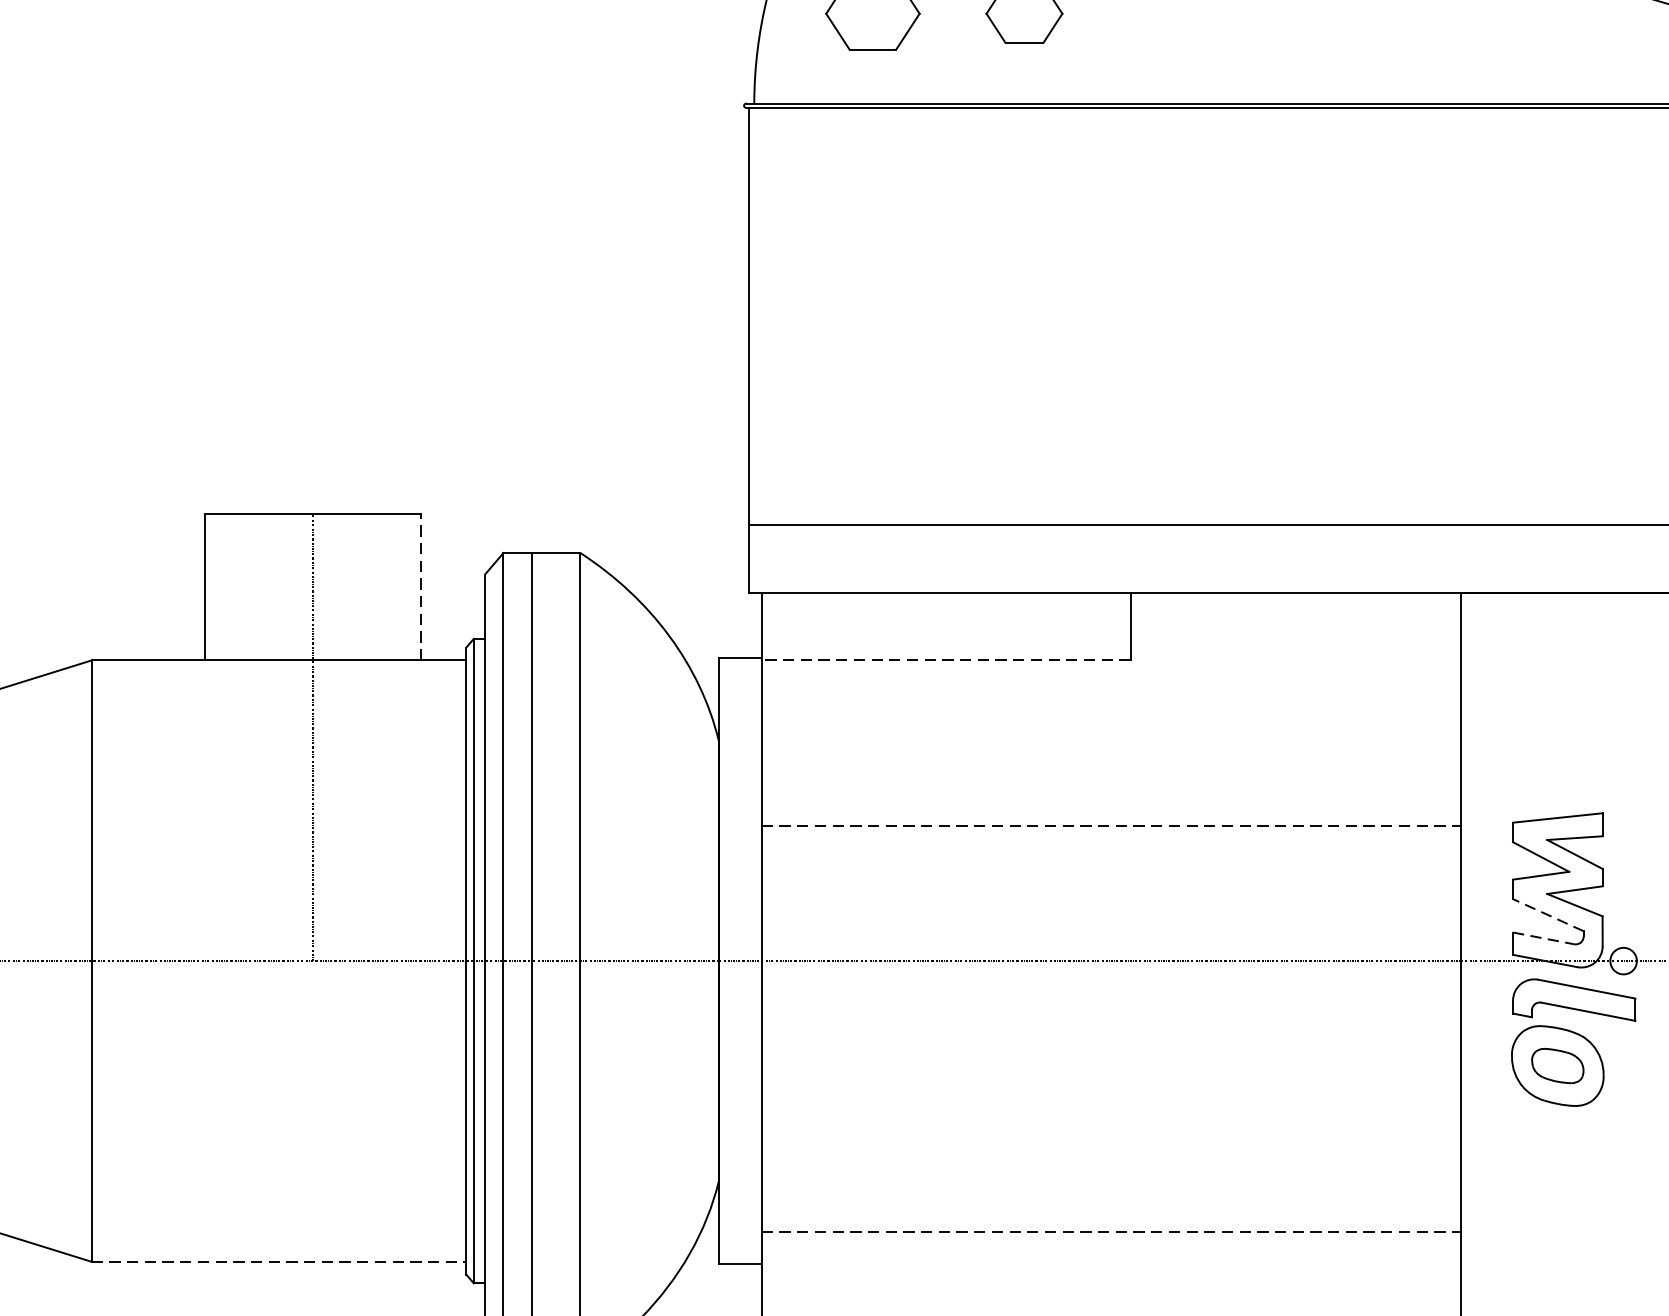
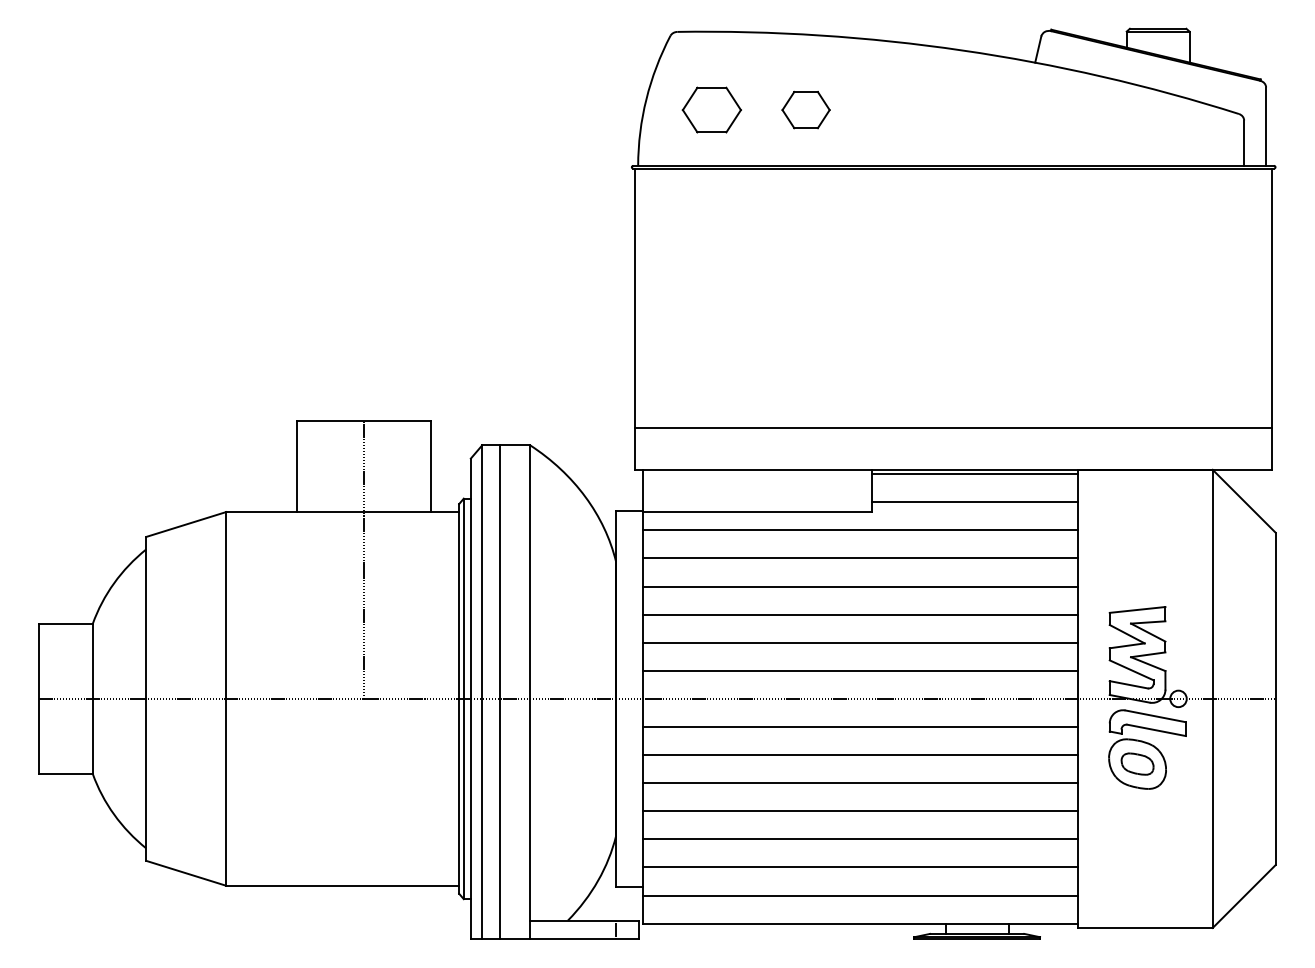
line: (421, 587) -> (431, 466), dashed -> solid
line: (1295, 600) -> (974, 474), added
line: (1295, 645) -> (974, 502), added
line: (946, 659) -> (757, 511), dashed -> solid
line: (1110, 690) -> (859, 530), added
line: (1110, 735) -> (859, 558), added
line: (1110, 780) -> (859, 586), added
line: (1111, 825) -> (860, 614), dashed -> solid
line: (1110, 870) -> (859, 642), added
line: (1110, 915) -> (859, 670), added
line: (1547, 915) -> (1131, 670), dashed -> solid
line: (1544, 937) -> (1129, 684), dashed -> solid
line: (1110, 1007) -> (859, 727), added
line: (1110, 1052) -> (859, 755), added
line: (1110, 1097) -> (859, 783), added
line: (1110, 1142) -> (859, 811), added
line: (1110, 1187) -> (859, 839), added
line: (1111, 1232) -> (860, 867), dashed -> solid
line: (280, 1261) -> (343, 885), dashed -> solid
line: (1110, 1277) -> (859, 895), added

